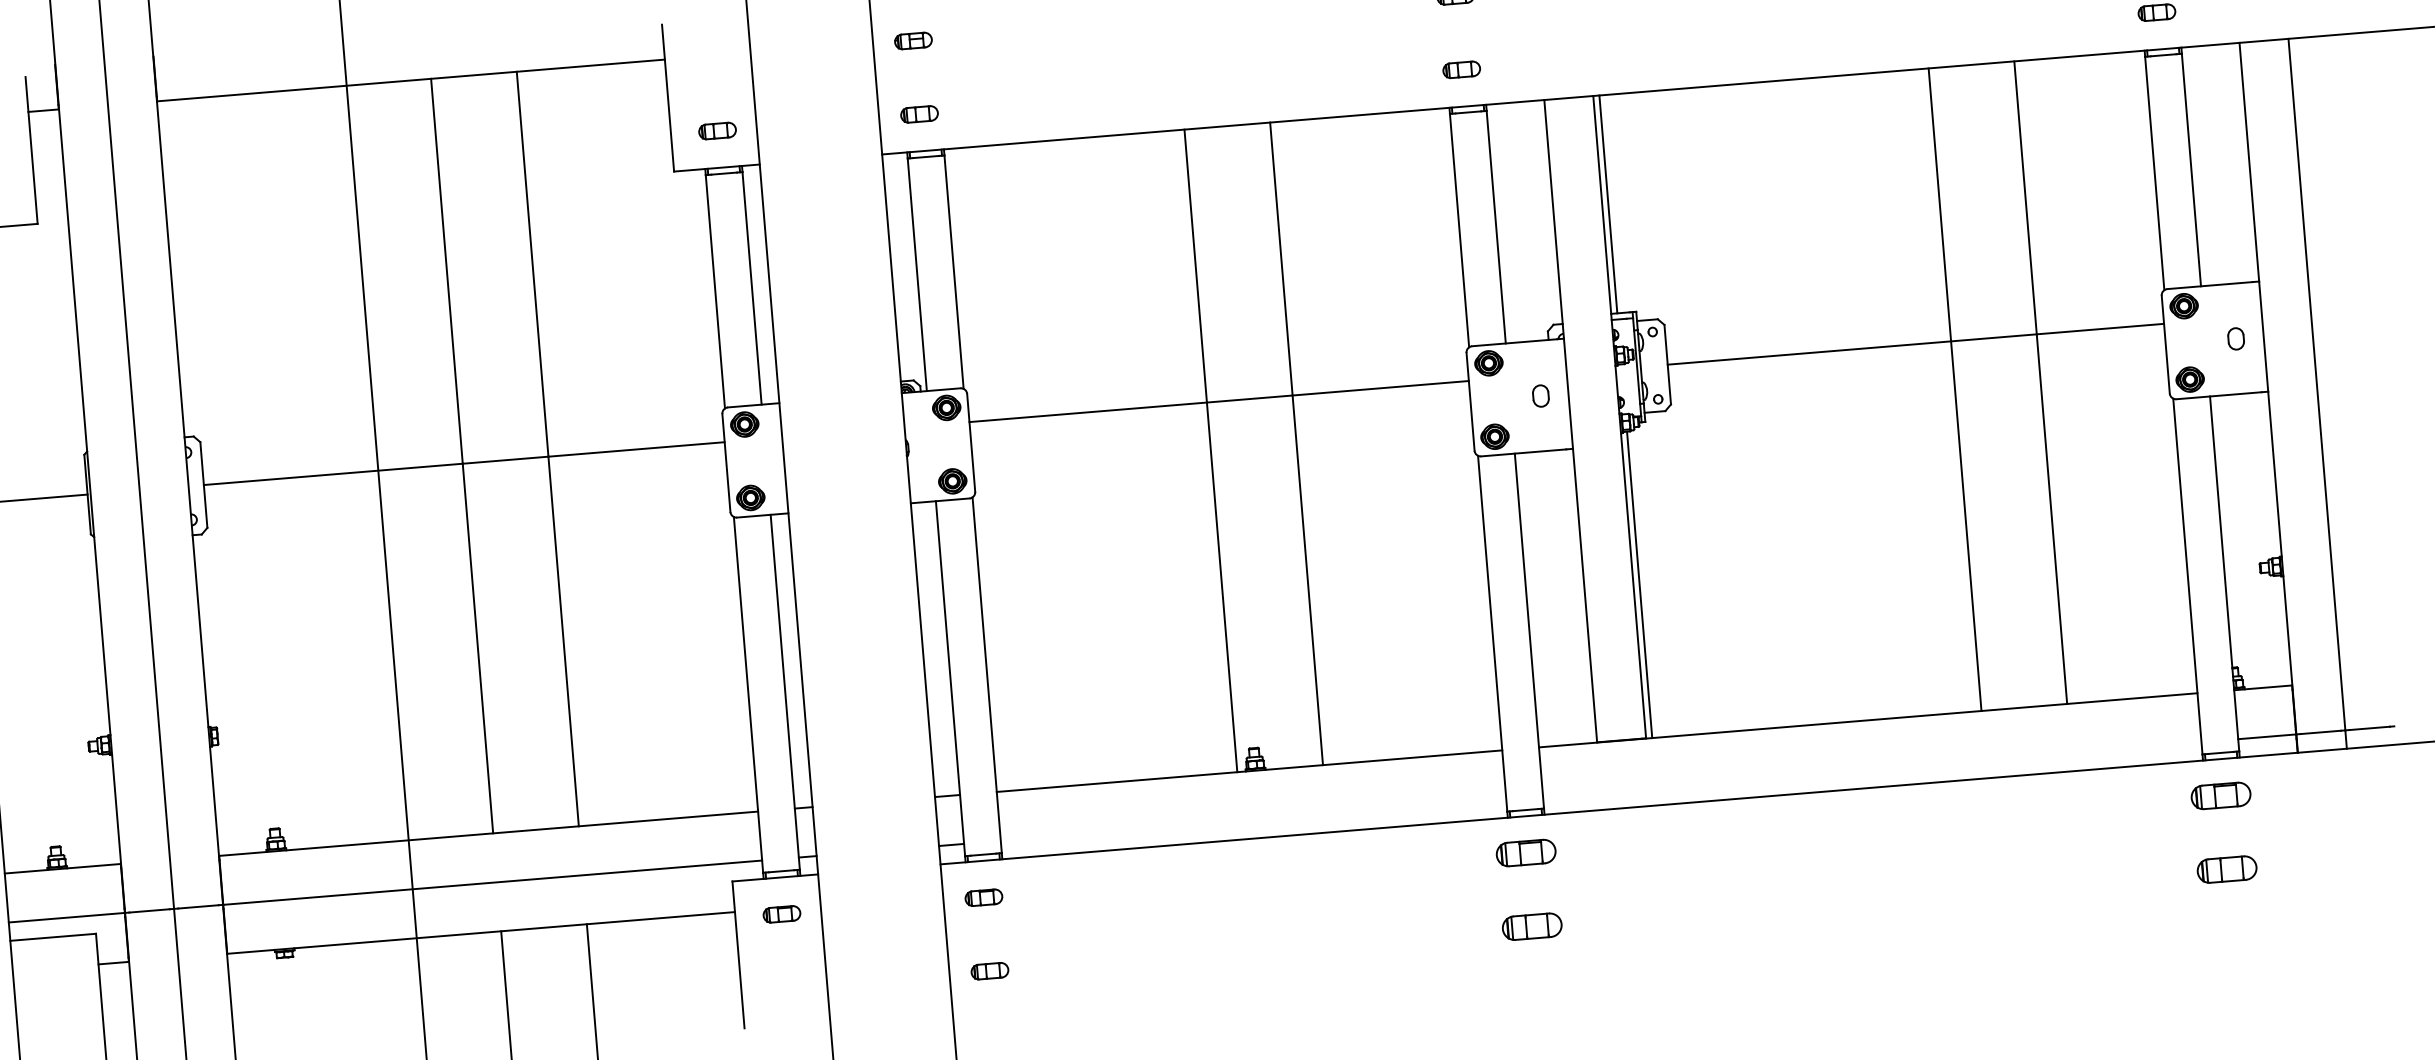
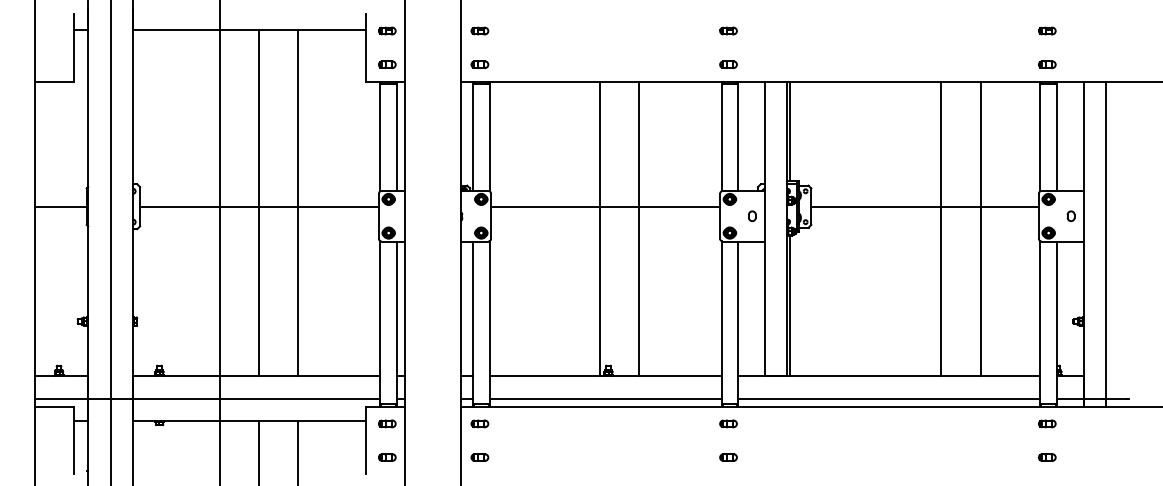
part: (711, 56) -> (387, 30), added
line: (1872, 768) -> (889, 398), added
part: (2221, 795) -> (1047, 423), size x0.62
line: (1253, 819) -> (605, 398), added
part: (1526, 852) -> (728, 423), size x0.62
part: (2227, 869) -> (1047, 457), size x0.62
part: (1532, 926) -> (728, 457), size x0.62
part: (788, 987) -> (387, 457), added

